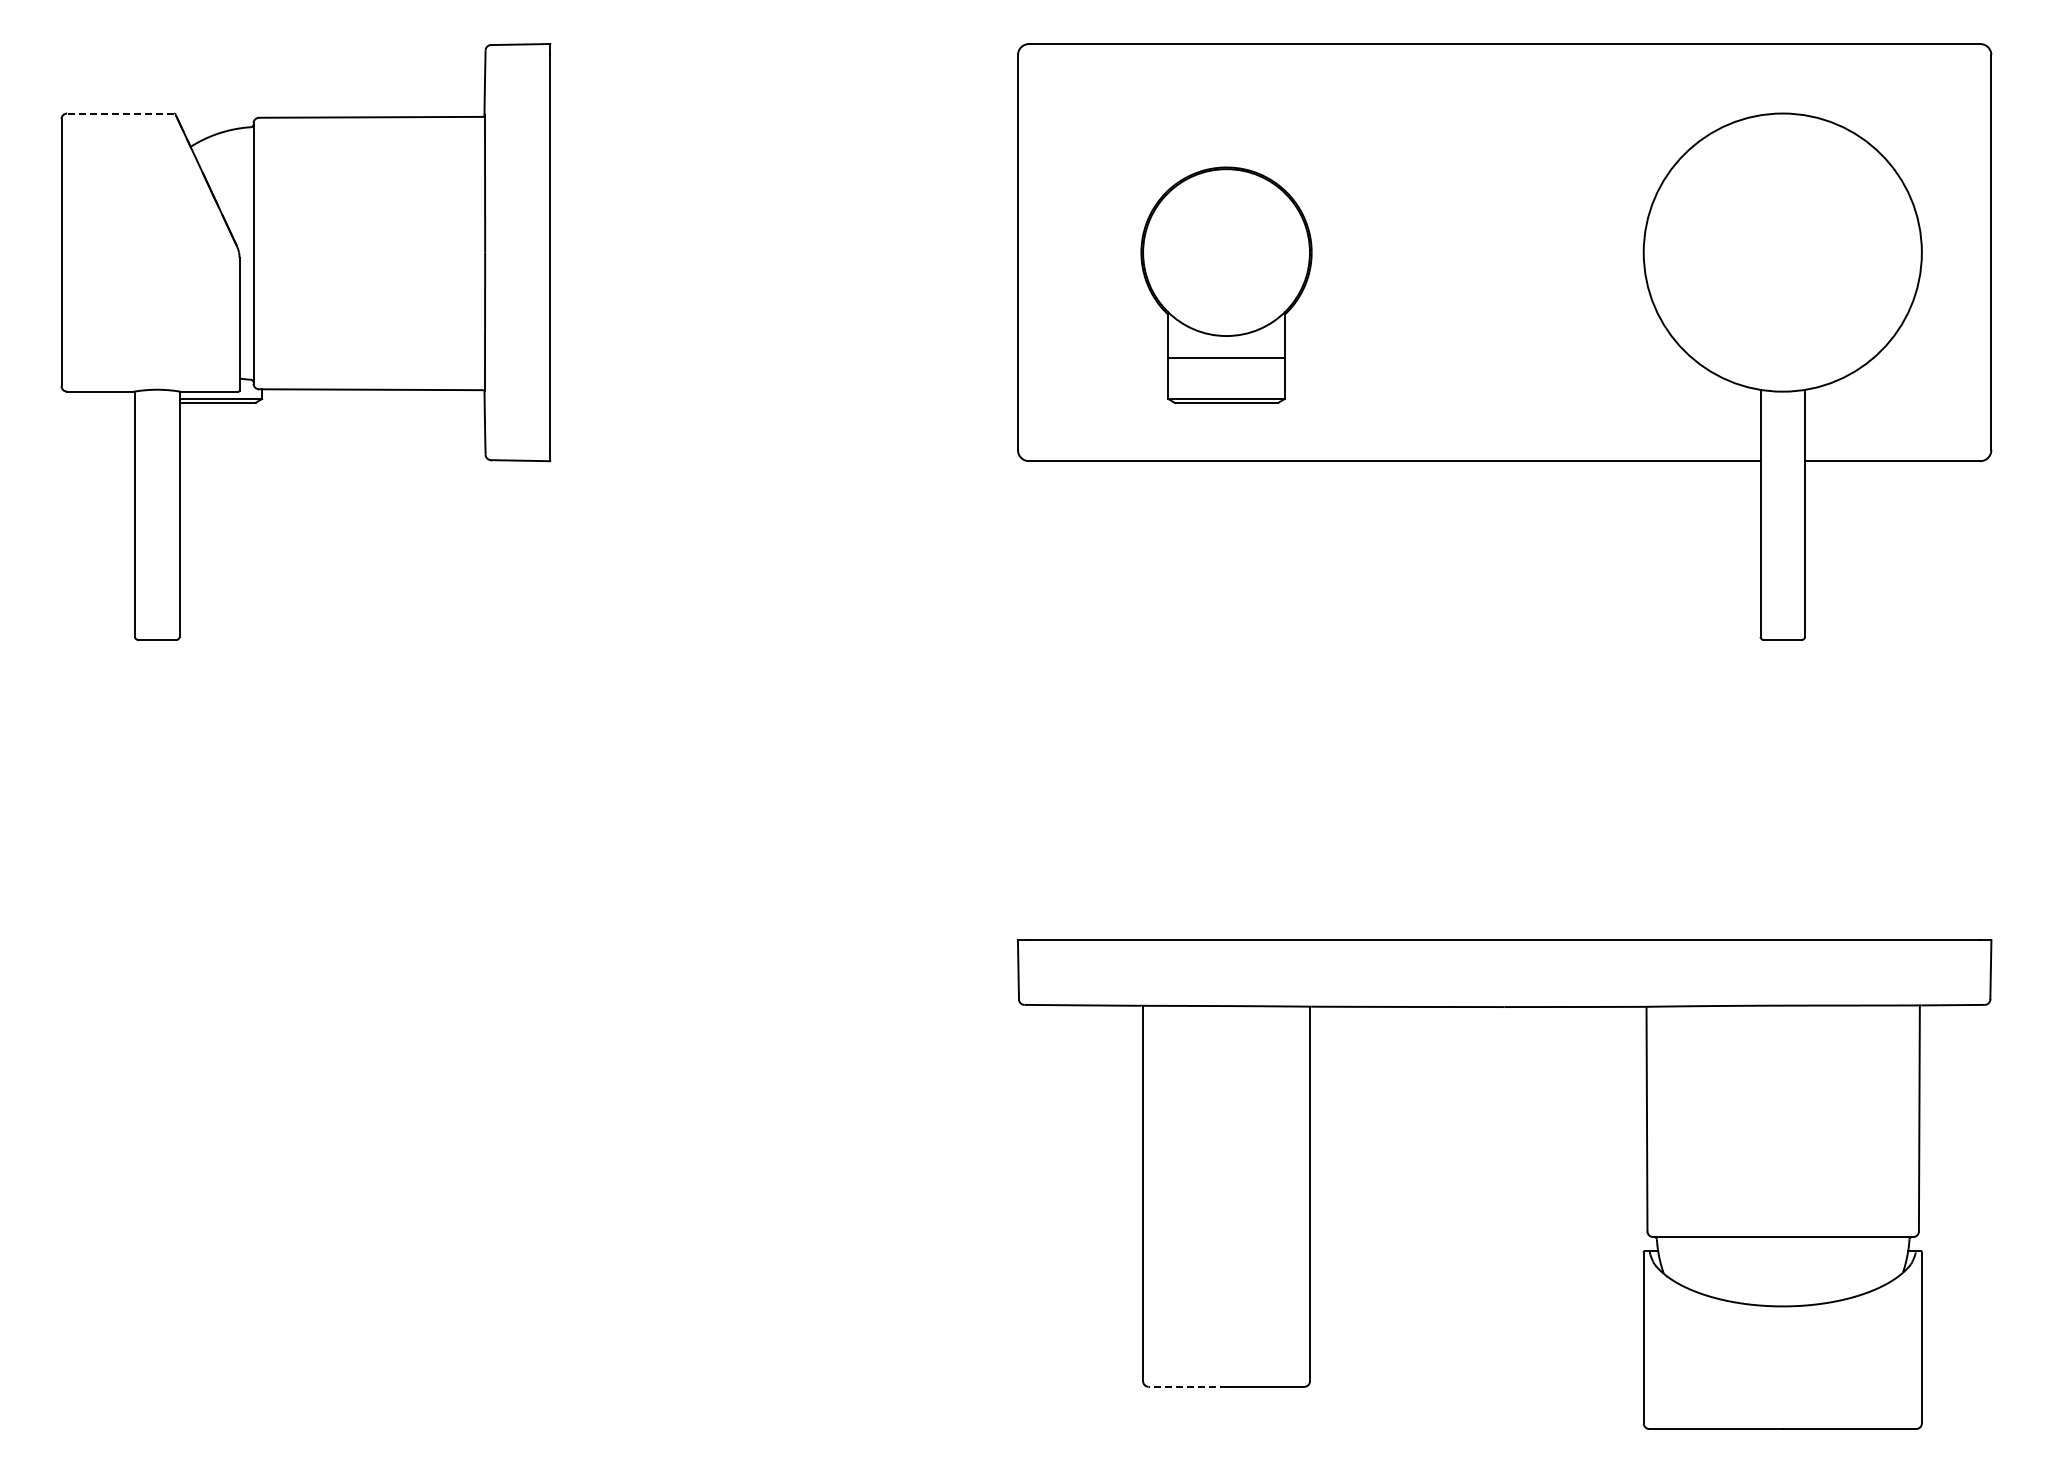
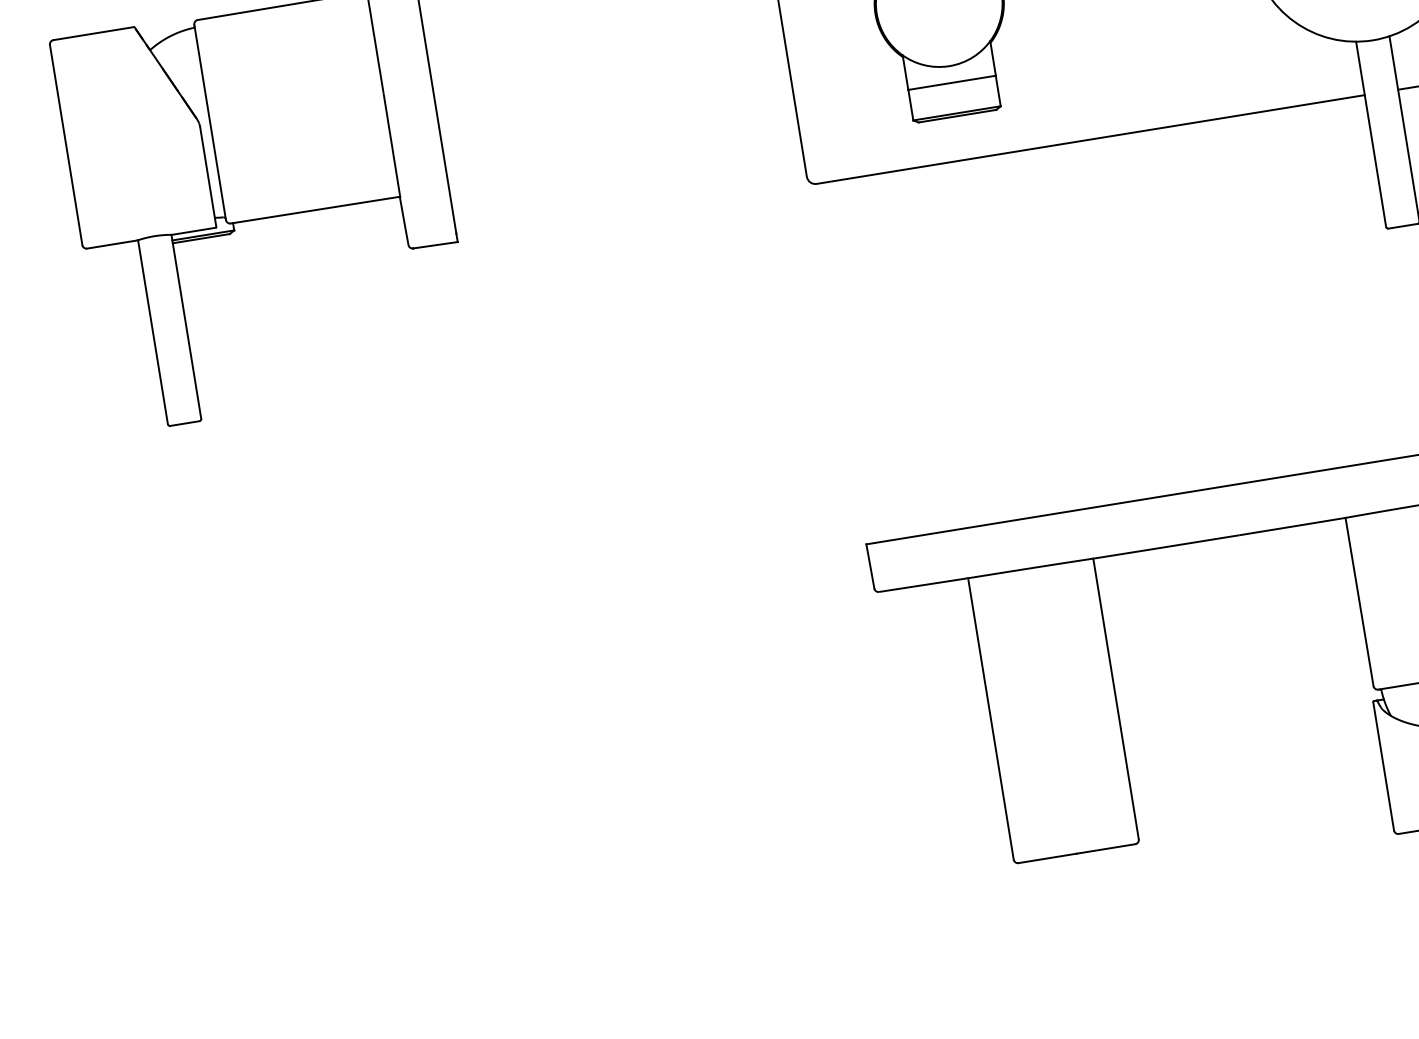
line: (120, 113) -> (93, 33), dashed -> solid
line: (1187, 1386) -> (1047, 858), dashed -> solid

